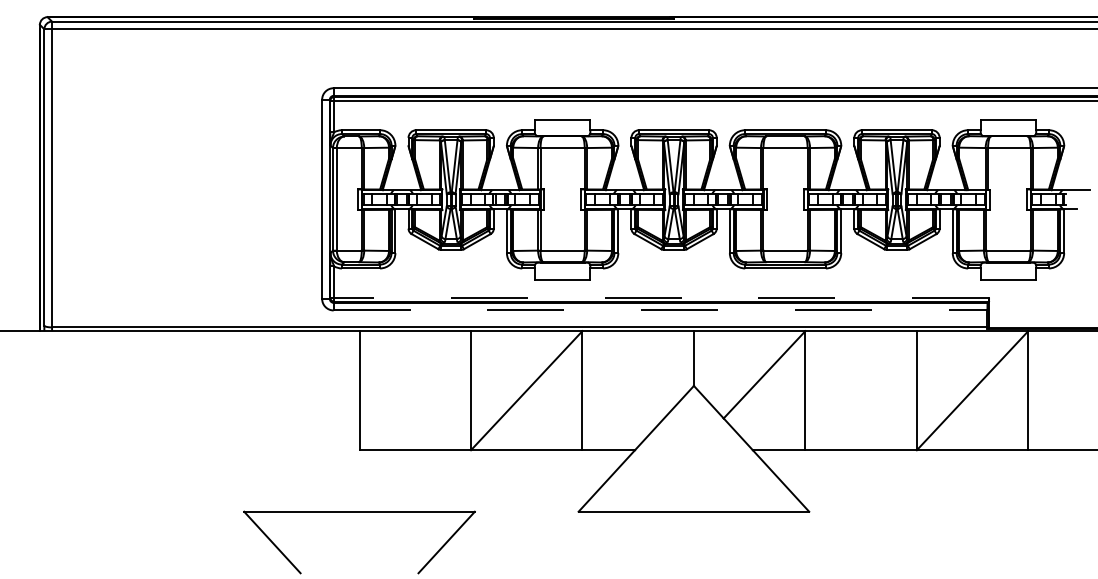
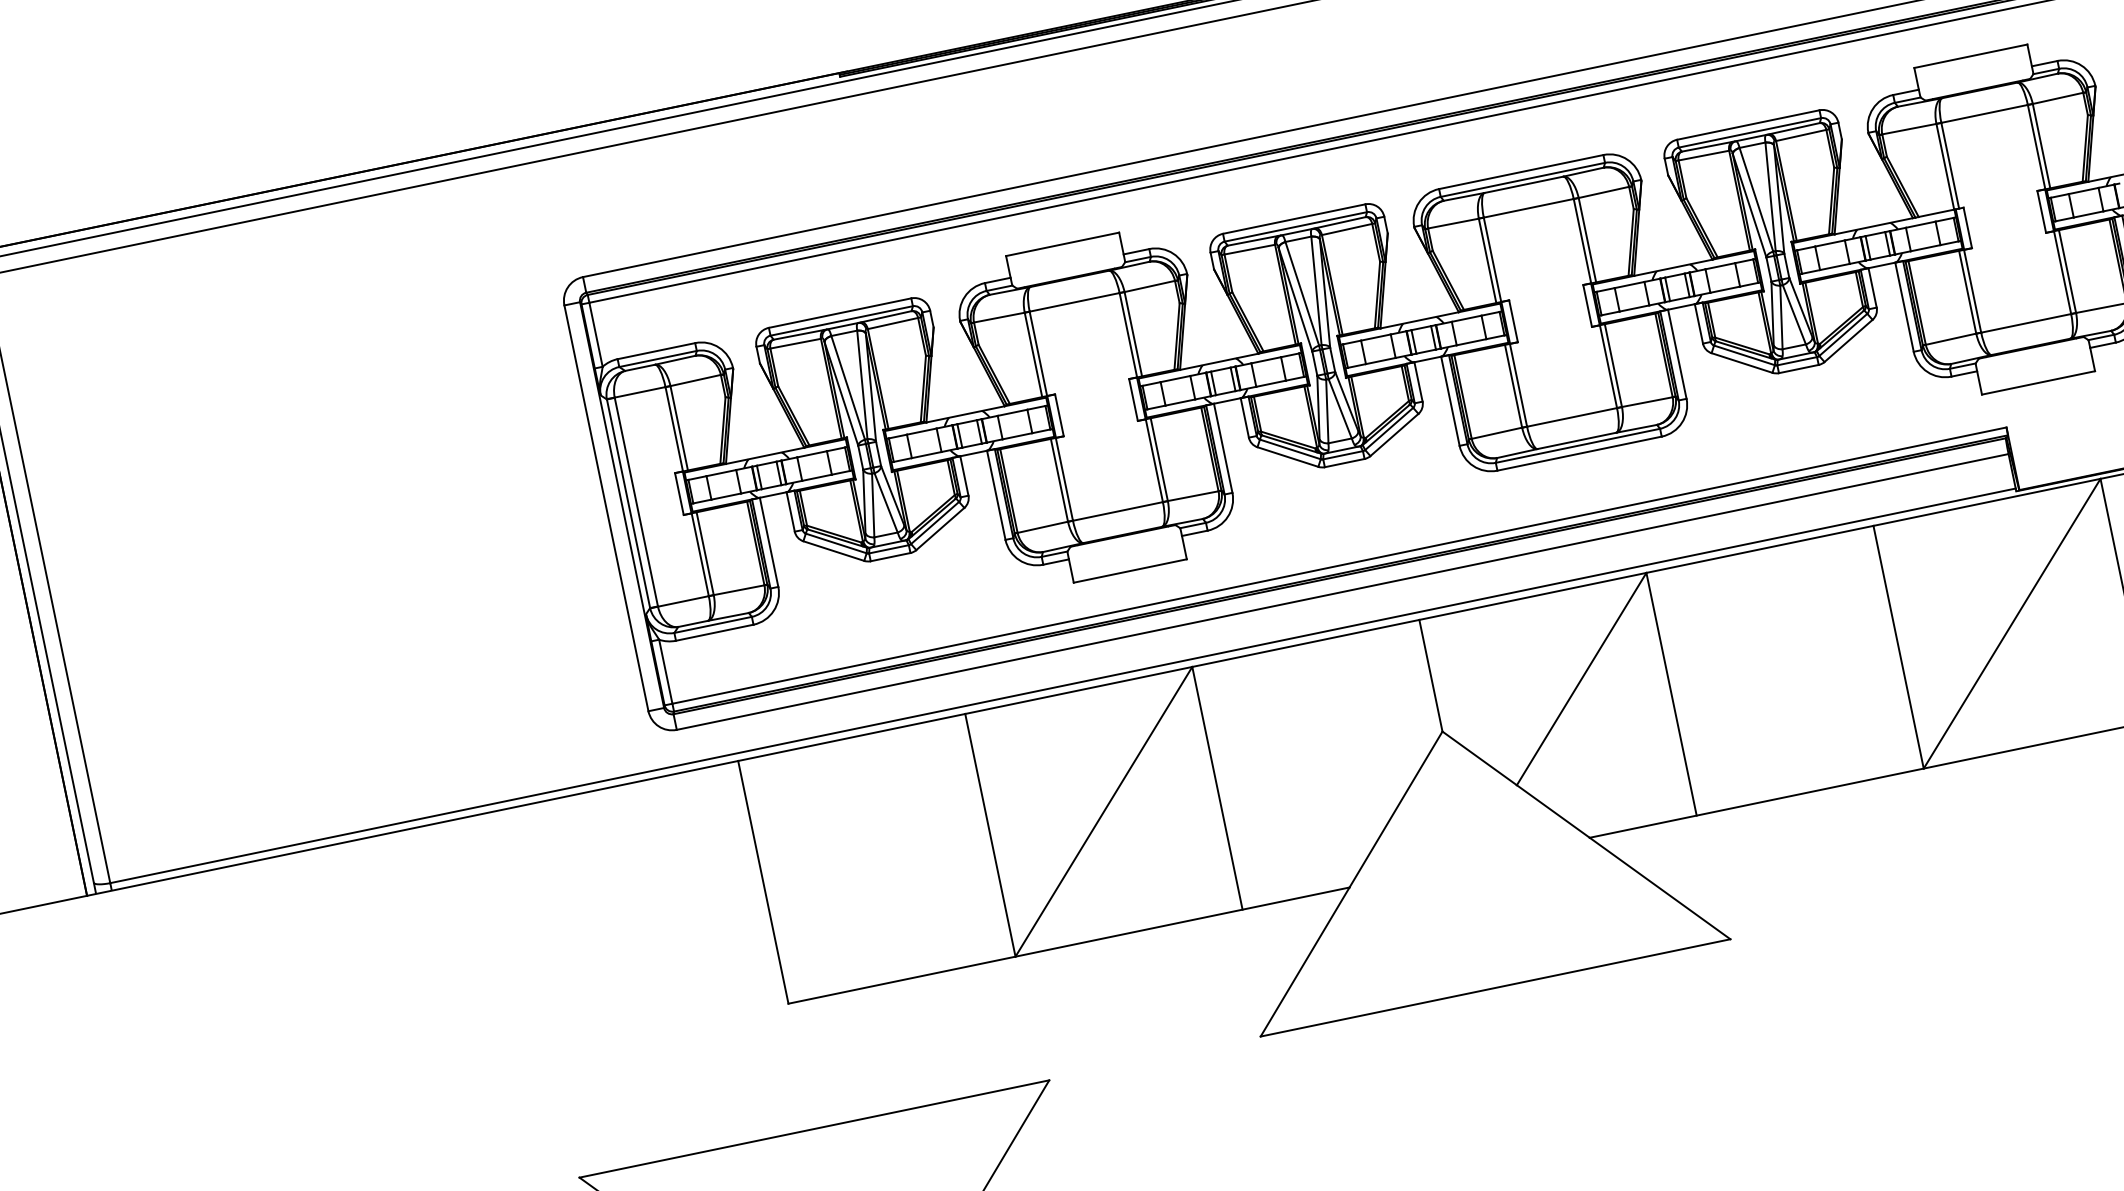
line: (661, 297) -> (1339, 565), dashed -> solid
line: (660, 310) -> (1342, 592), dashed -> solid

